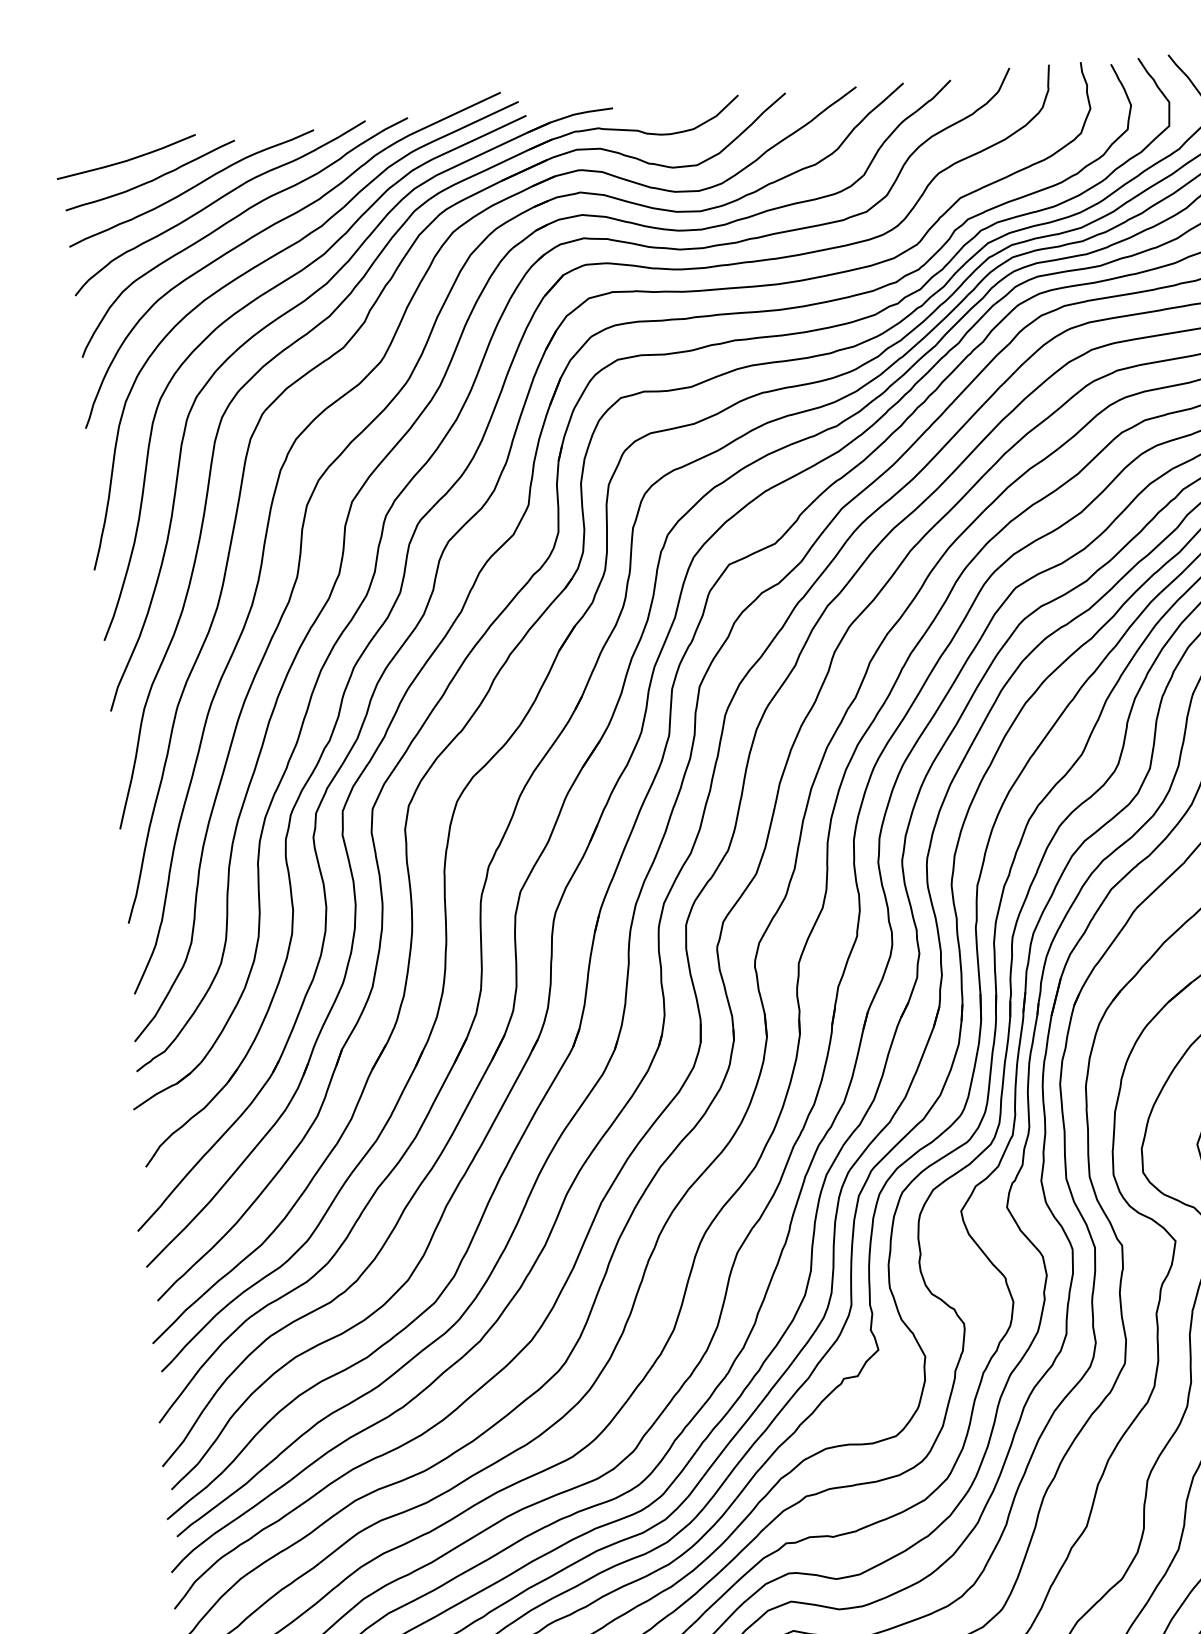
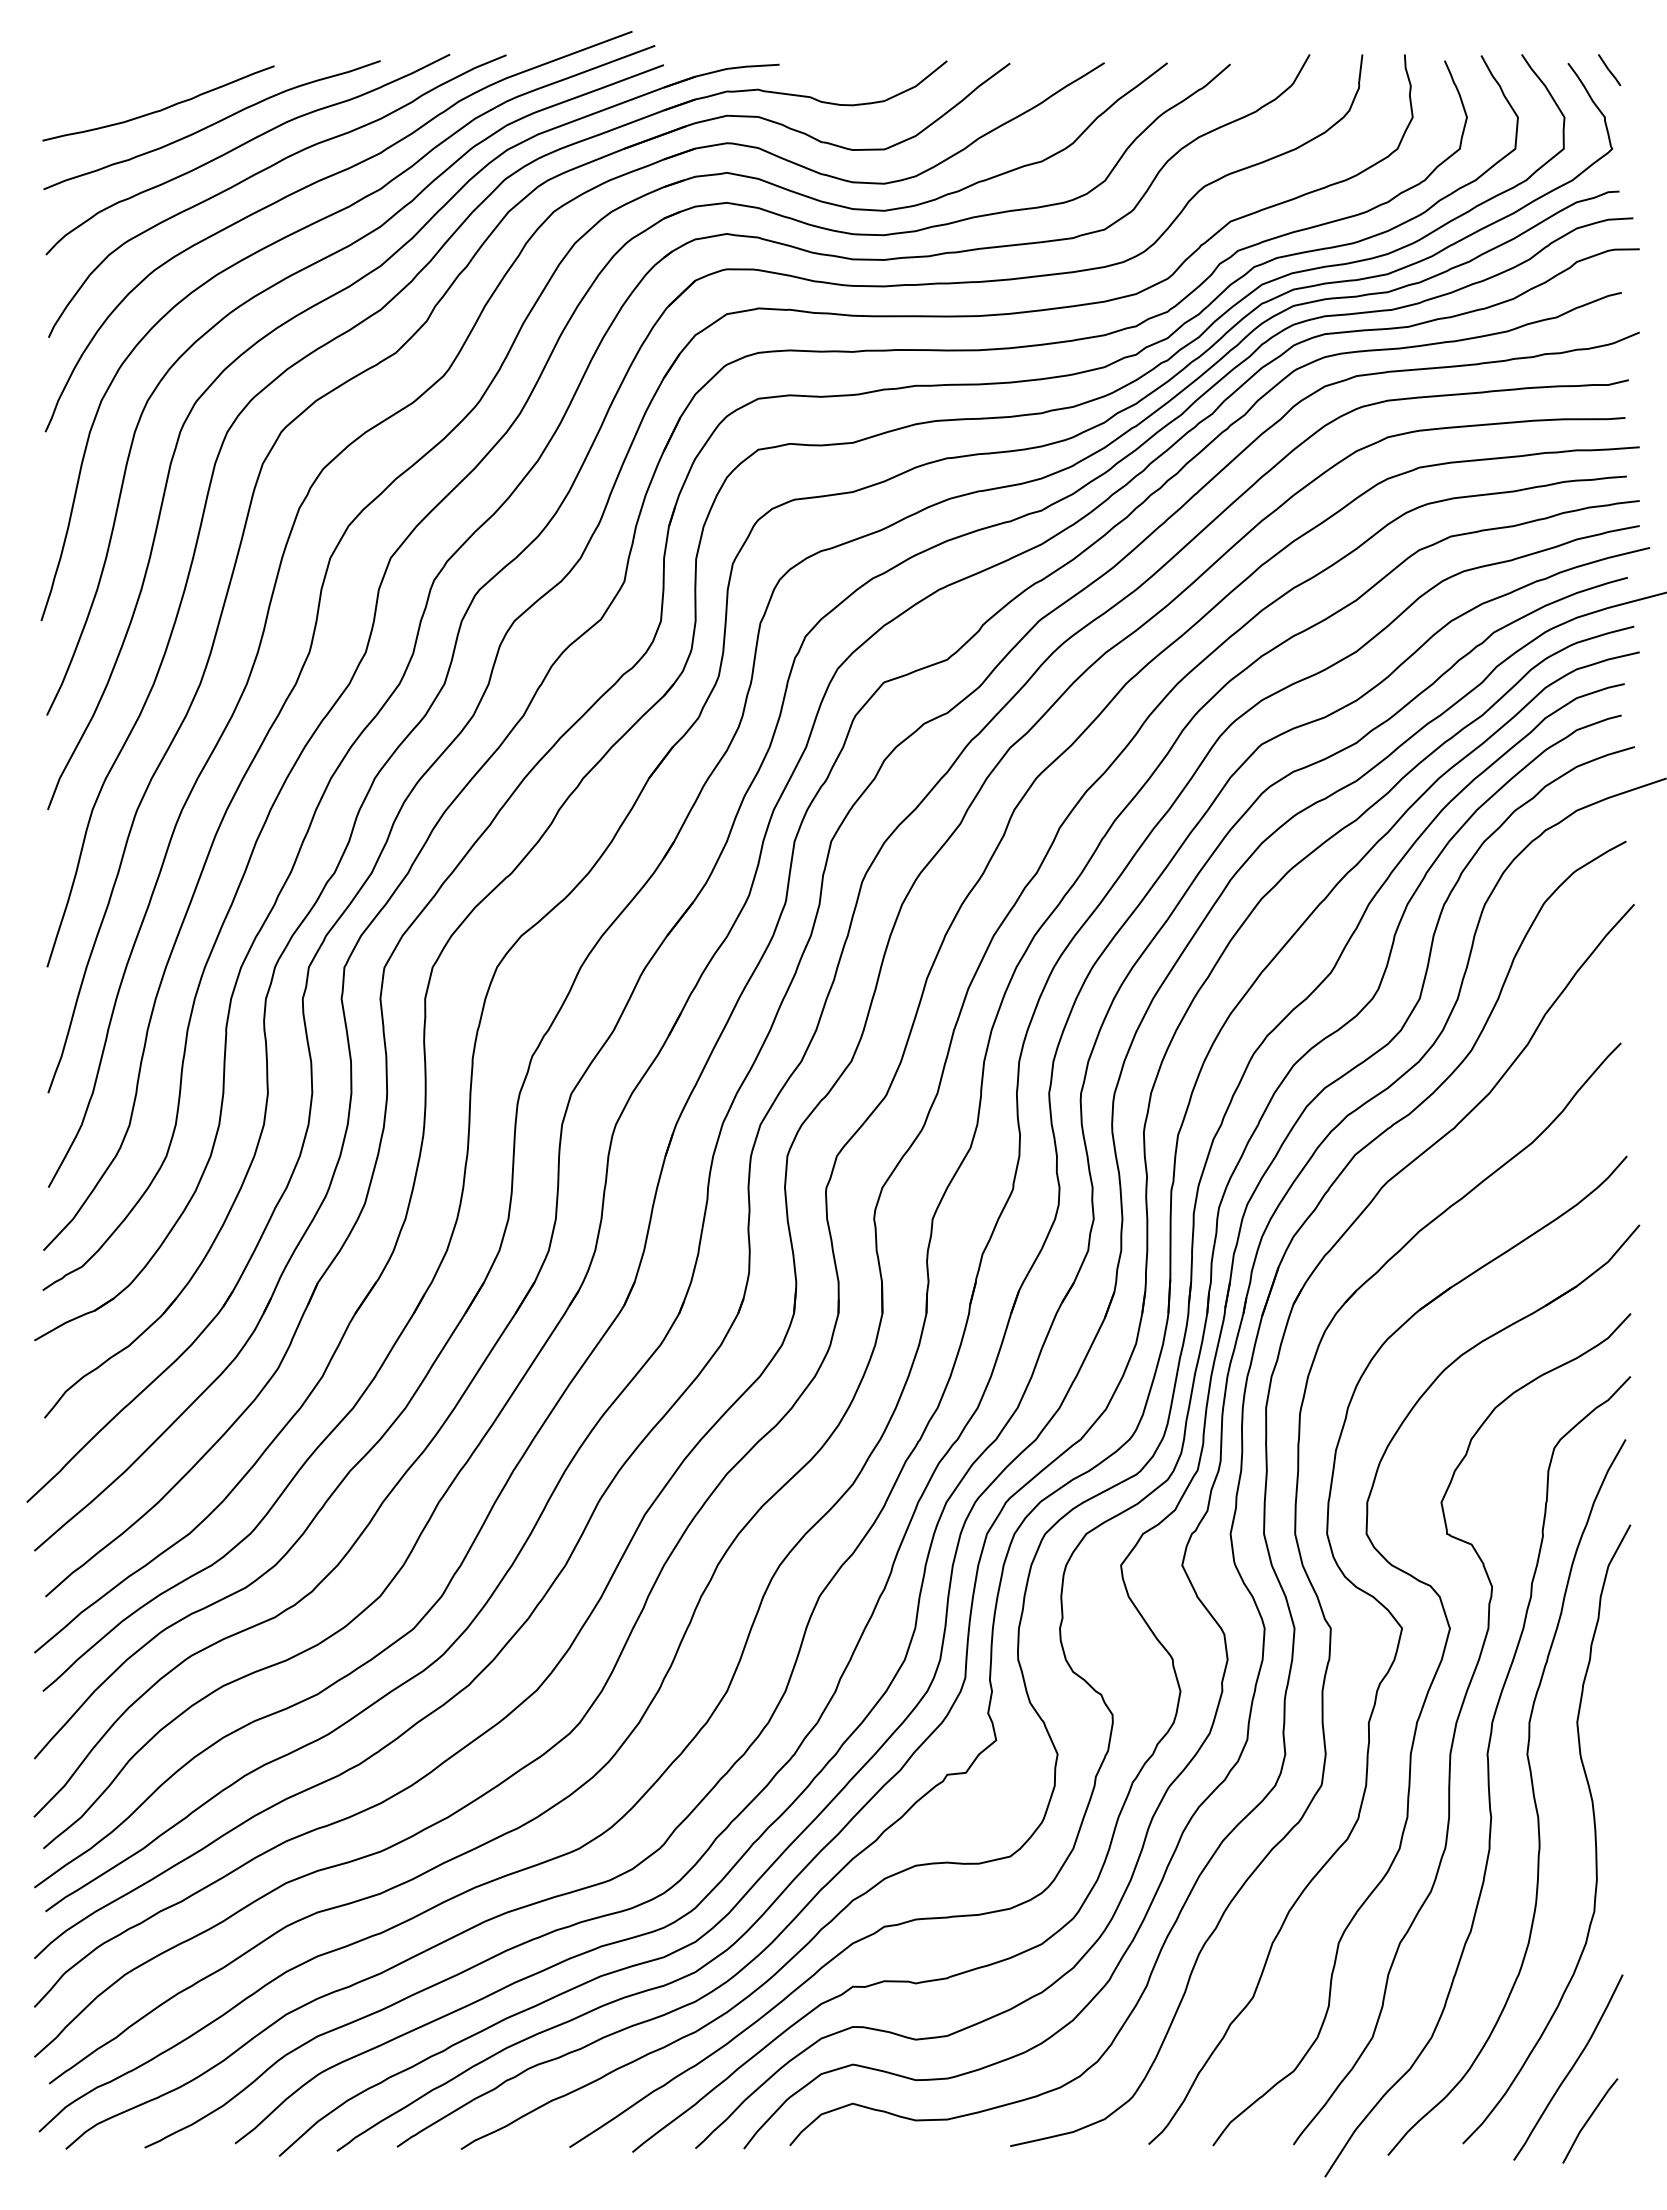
curve: (128, 159) -> (131, 79), removed

